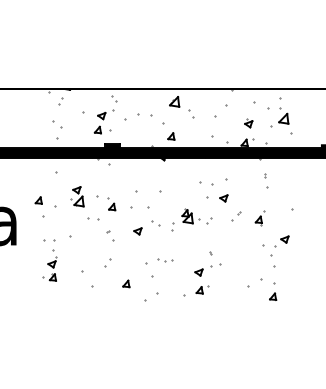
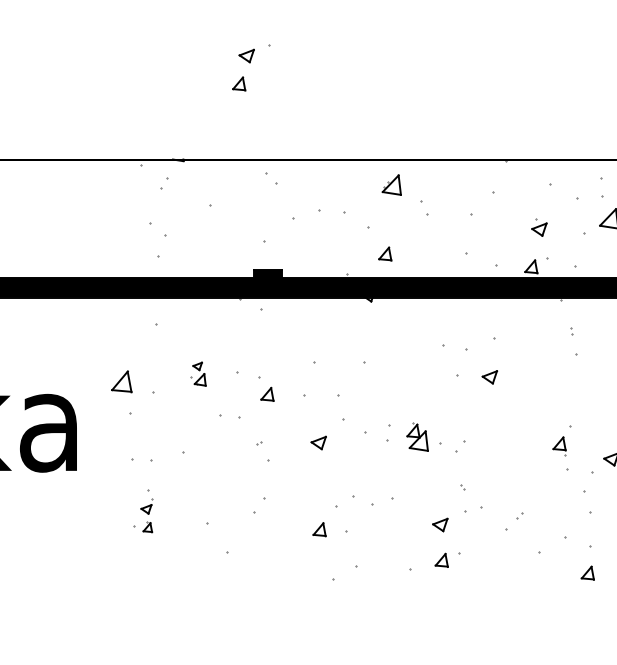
part: (103, 121) -> (250, 66), moved
part: (77, 196) -> (198, 373), size x0.6
part: (38, 200) -> (120, 381), size x1.6
part: (196, 216) -> (435, 437), moved
part: (236, 216) -> (514, 522), moved
part: (259, 218) -> (560, 441), moved
part: (155, 223) -> (353, 427), size x1.6
part: (165, 260) -> (373, 500), size x1.4
part: (49, 265) -> (142, 510), size x0.7
part: (126, 283) -> (319, 528), moved

